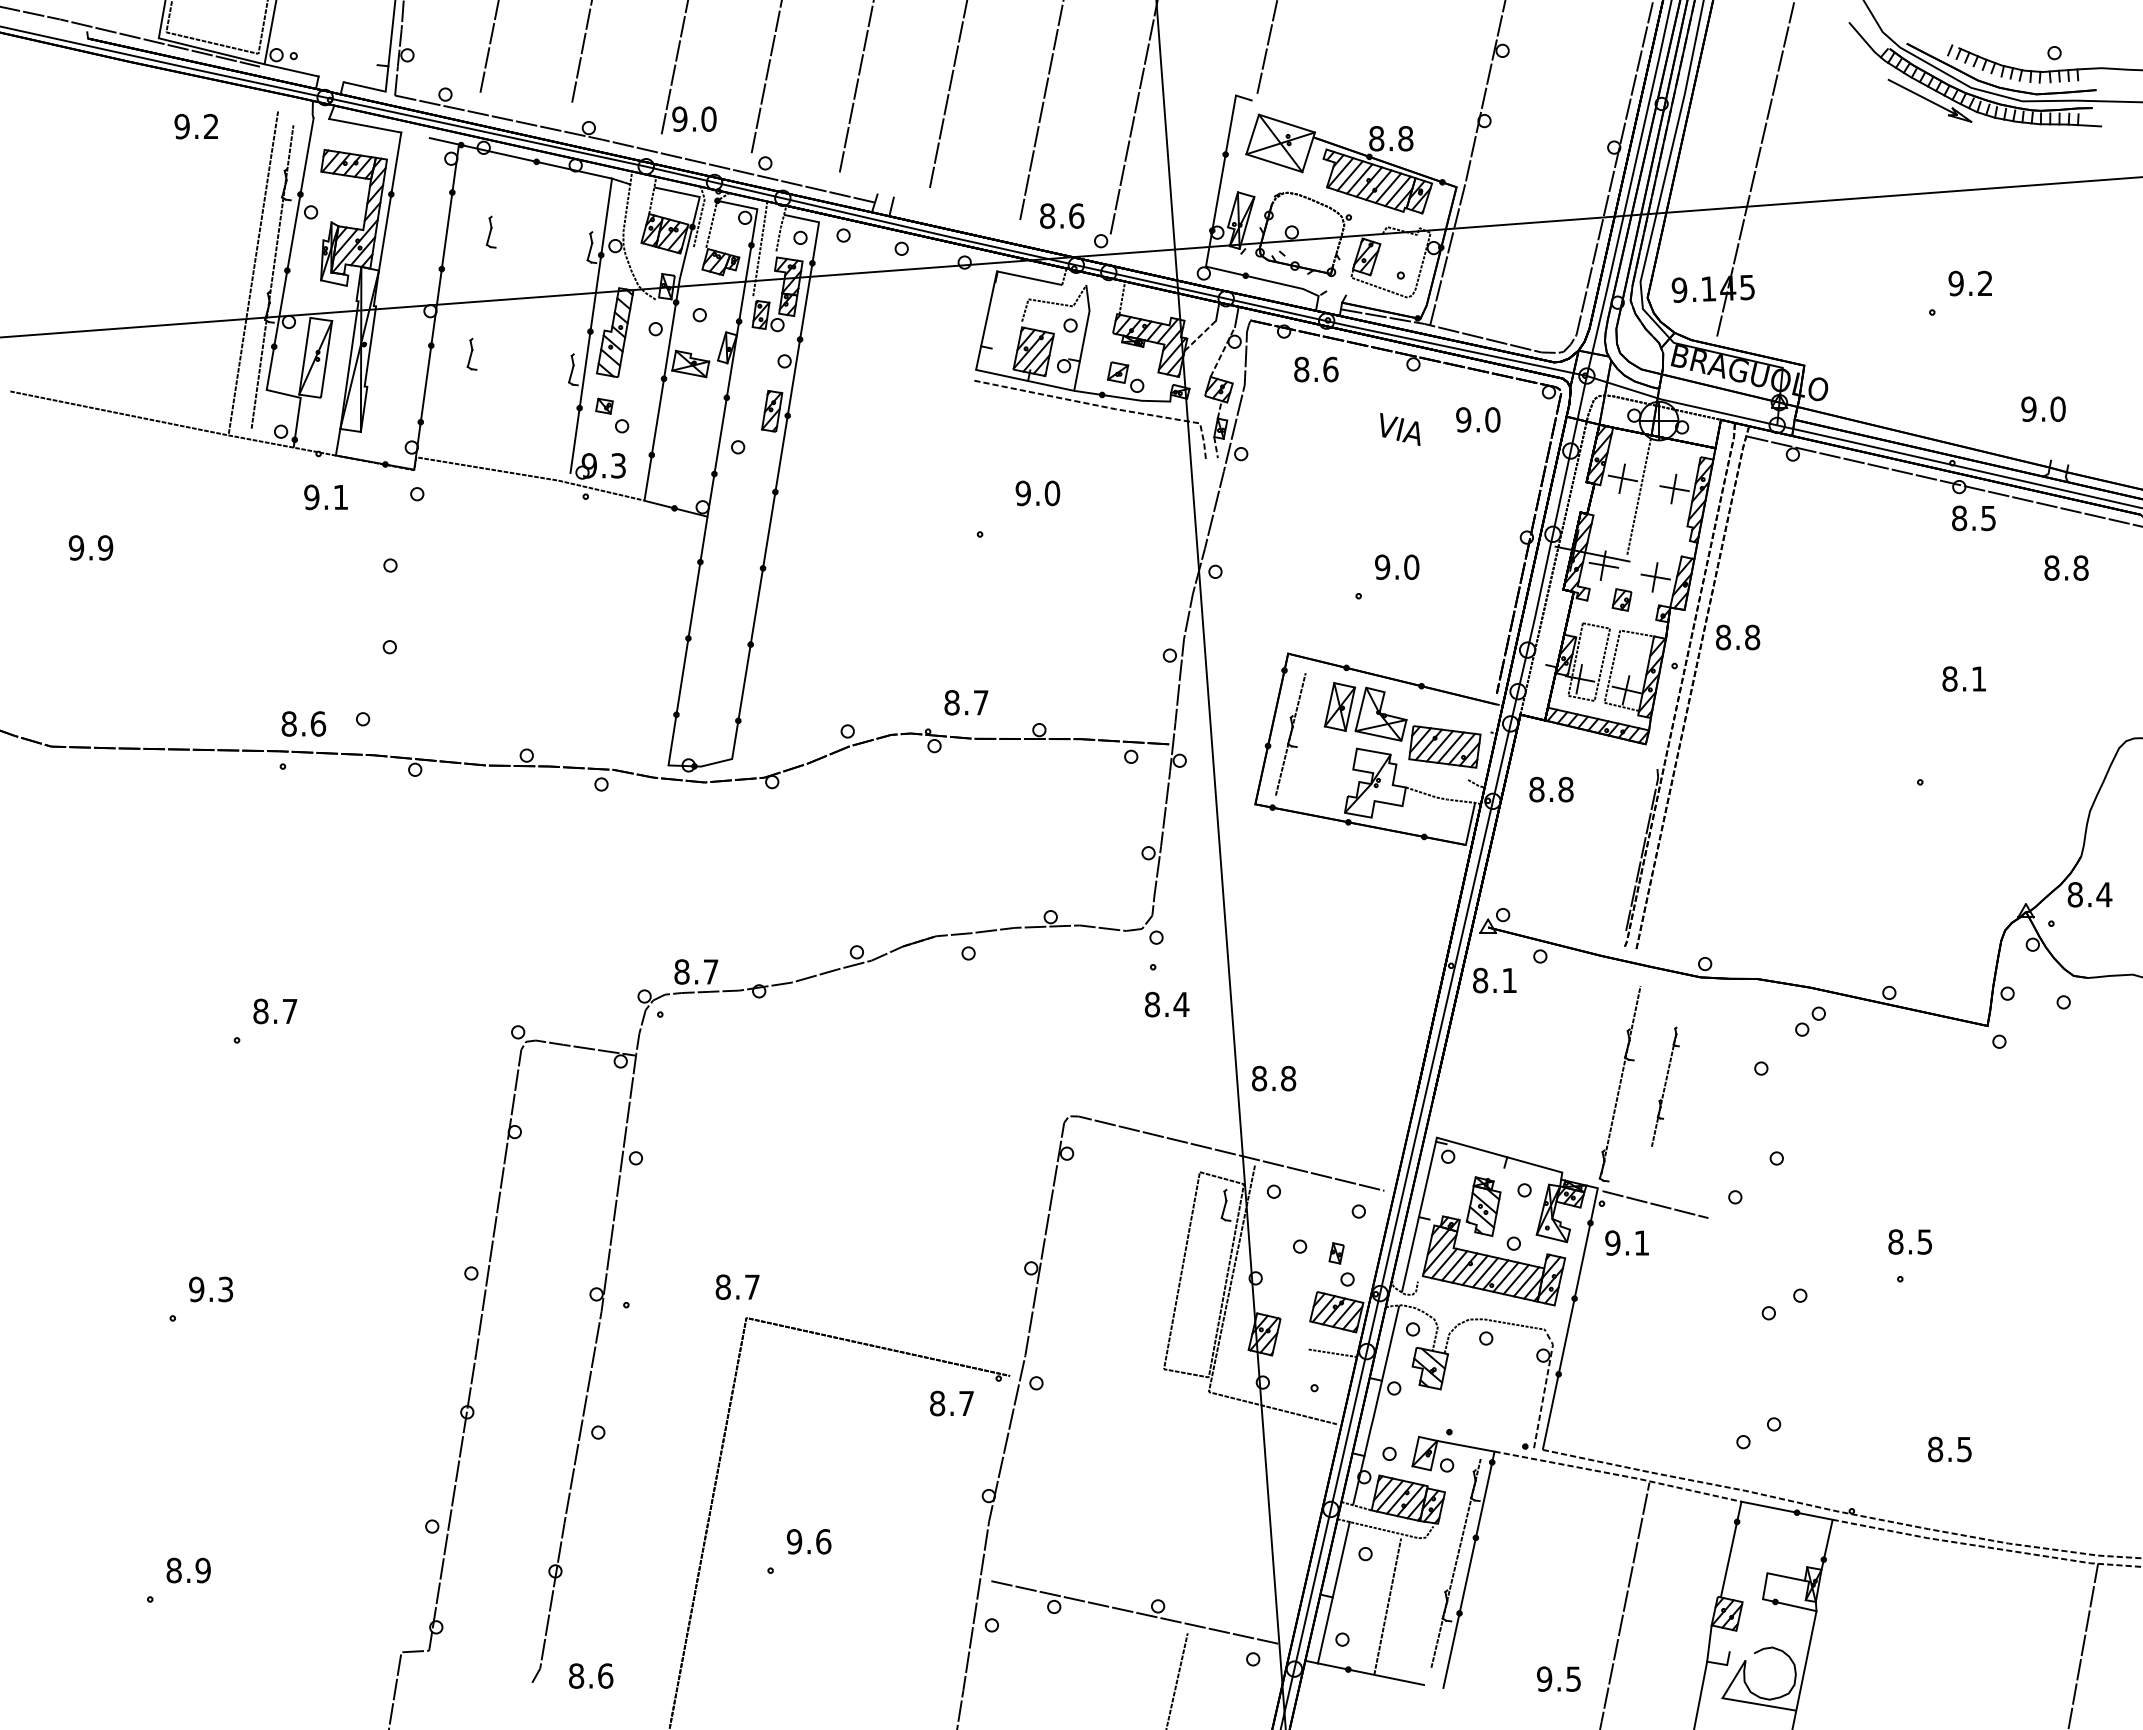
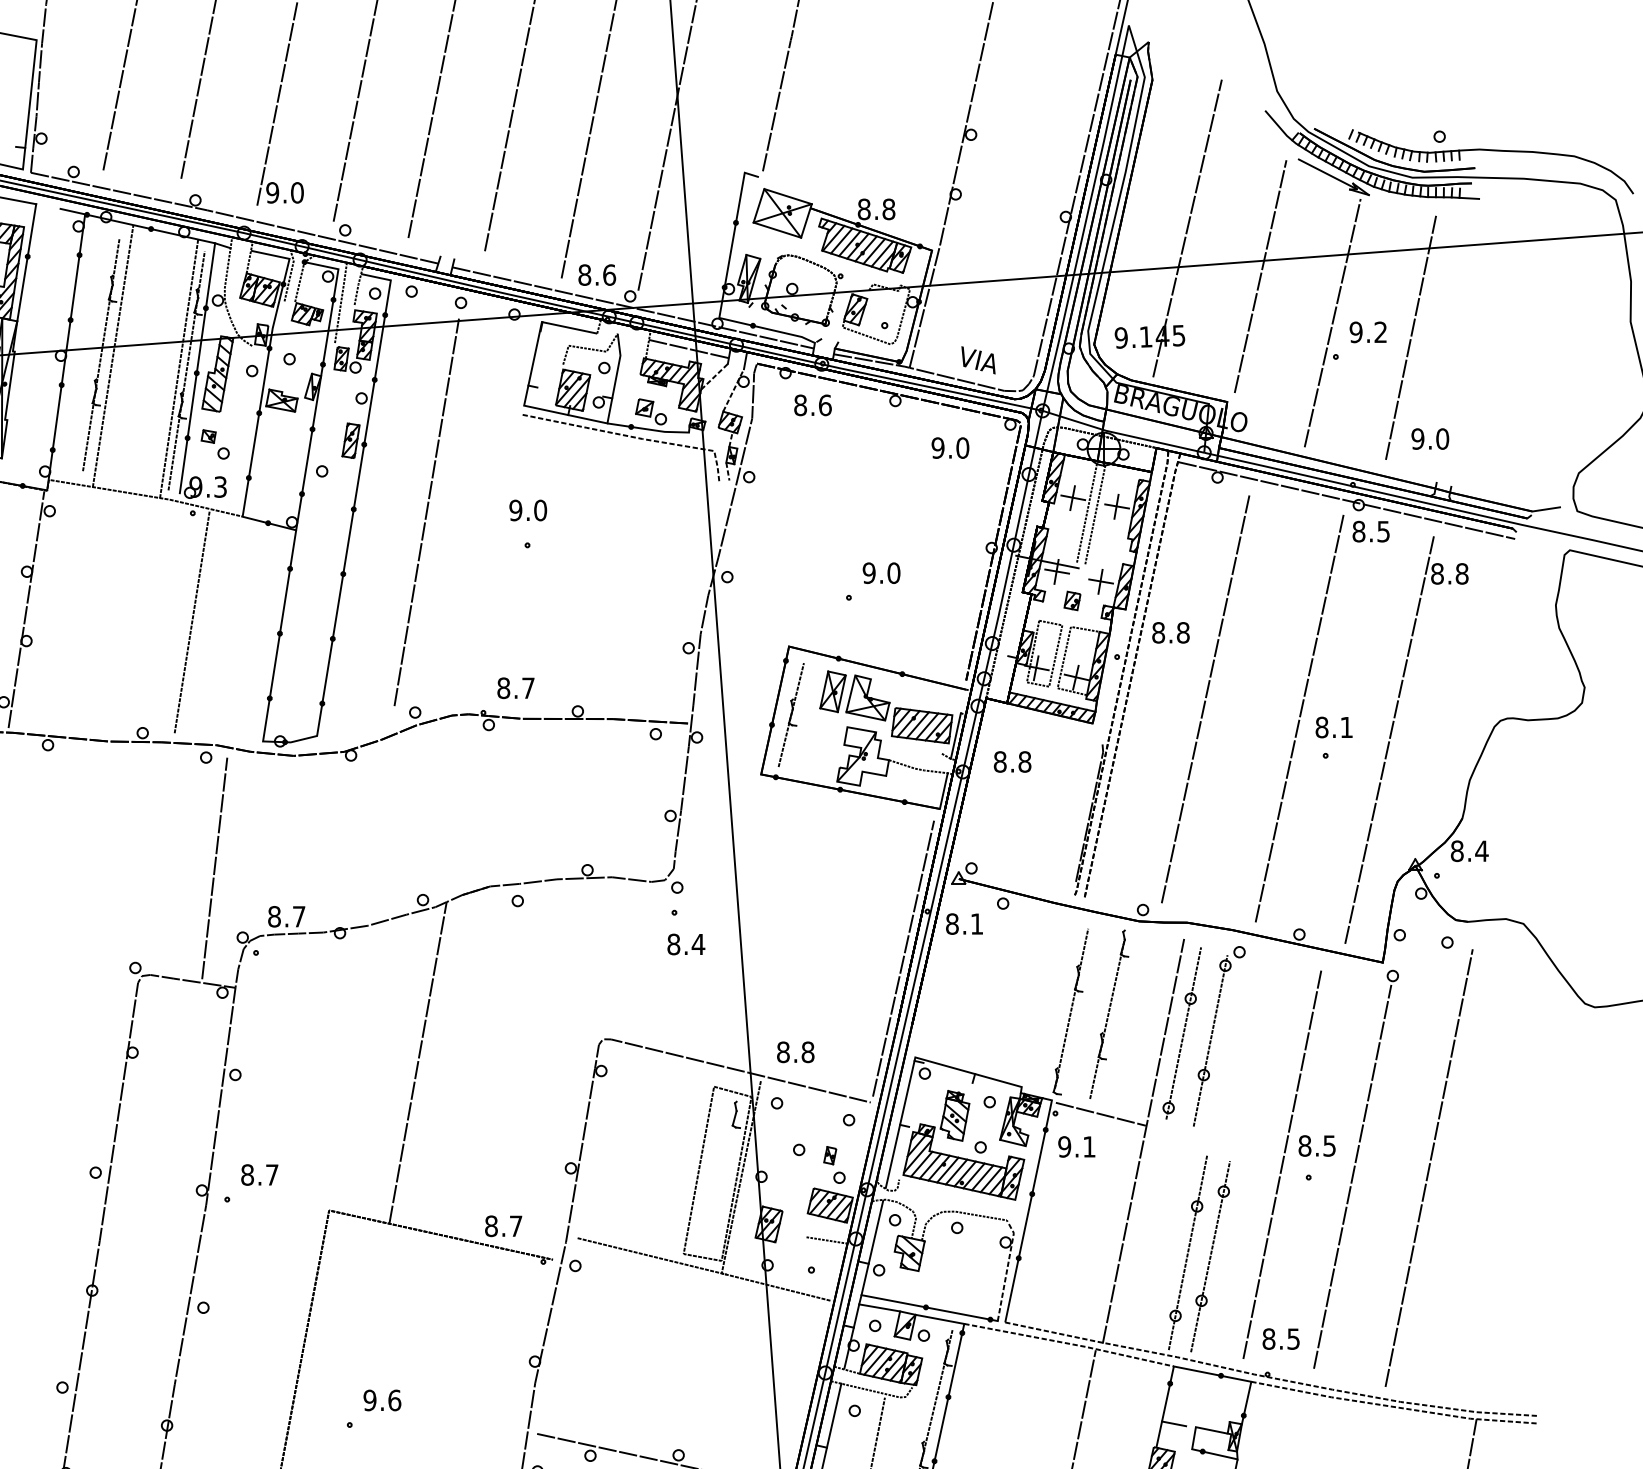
line: (1843, 217) -> (1260, 276), added
line: (1104, 254) -> (633, 307), added
line: (1928, 272) -> (1332, 322), added
line: (2020, 289) -> (1410, 337), added
line: (1170, 302) -> (689, 348), added
line: (477, 309) -> (100, 354), added
line: (491, 311) -> (112, 356), added
line: (569, 326) -> (179, 368), added
line: (578, 328) -> (186, 370), added
text: (1400, 429) -> (978, 360), moved
text: (1037, 493) -> (527, 510), moved
line: (861, 495) -> (426, 512), added
line: (1649, 496) -> (1095, 513), added
line: (389, 609) -> (26, 609), added
line: (584, 624) -> (191, 621), added
text: (1963, 678) -> (1333, 727), moved
line: (1778, 714) -> (1205, 698), added
line: (1889, 738) -> (1299, 718), added
line: (1484, 759) -> (955, 736), added
line: (1995, 763) -> (1389, 739), added
line: (611, 914) -> (214, 867), added
line: (1423, 1020) -> (903, 957), added
text: (1274, 1078) -> (796, 1052), moved
part: (1665, 1086) -> (1109, 1013), size x1.67
line: (1752, 1109) -> (1183, 1033), added
line: (1784, 1118) -> (1210, 1041), added
line: (850, 1143) -> (417, 1062), added
line: (1705, 1236) -> (1143, 1141), added
line: (1869, 1262) -> (1282, 1163), added
line: (2041, 1267) -> (1428, 1167), added
line: (1951, 1278) -> (1352, 1176), added
text: (737, 1286) -> (259, 1174), moved
line: (1757, 1367) -> (1187, 1252), added
line: (1126, 1371) -> (651, 1255), added
line: (1784, 1371) -> (1210, 1255), added
text: (951, 1403) -> (503, 1226), moved
line: (1394, 1432) -> (879, 1307), added
line: (1453, 1432) -> (929, 1307), added
text: (1949, 1449) -> (1280, 1339), moved
line: (1741, 1569) -> (1173, 1424), added

